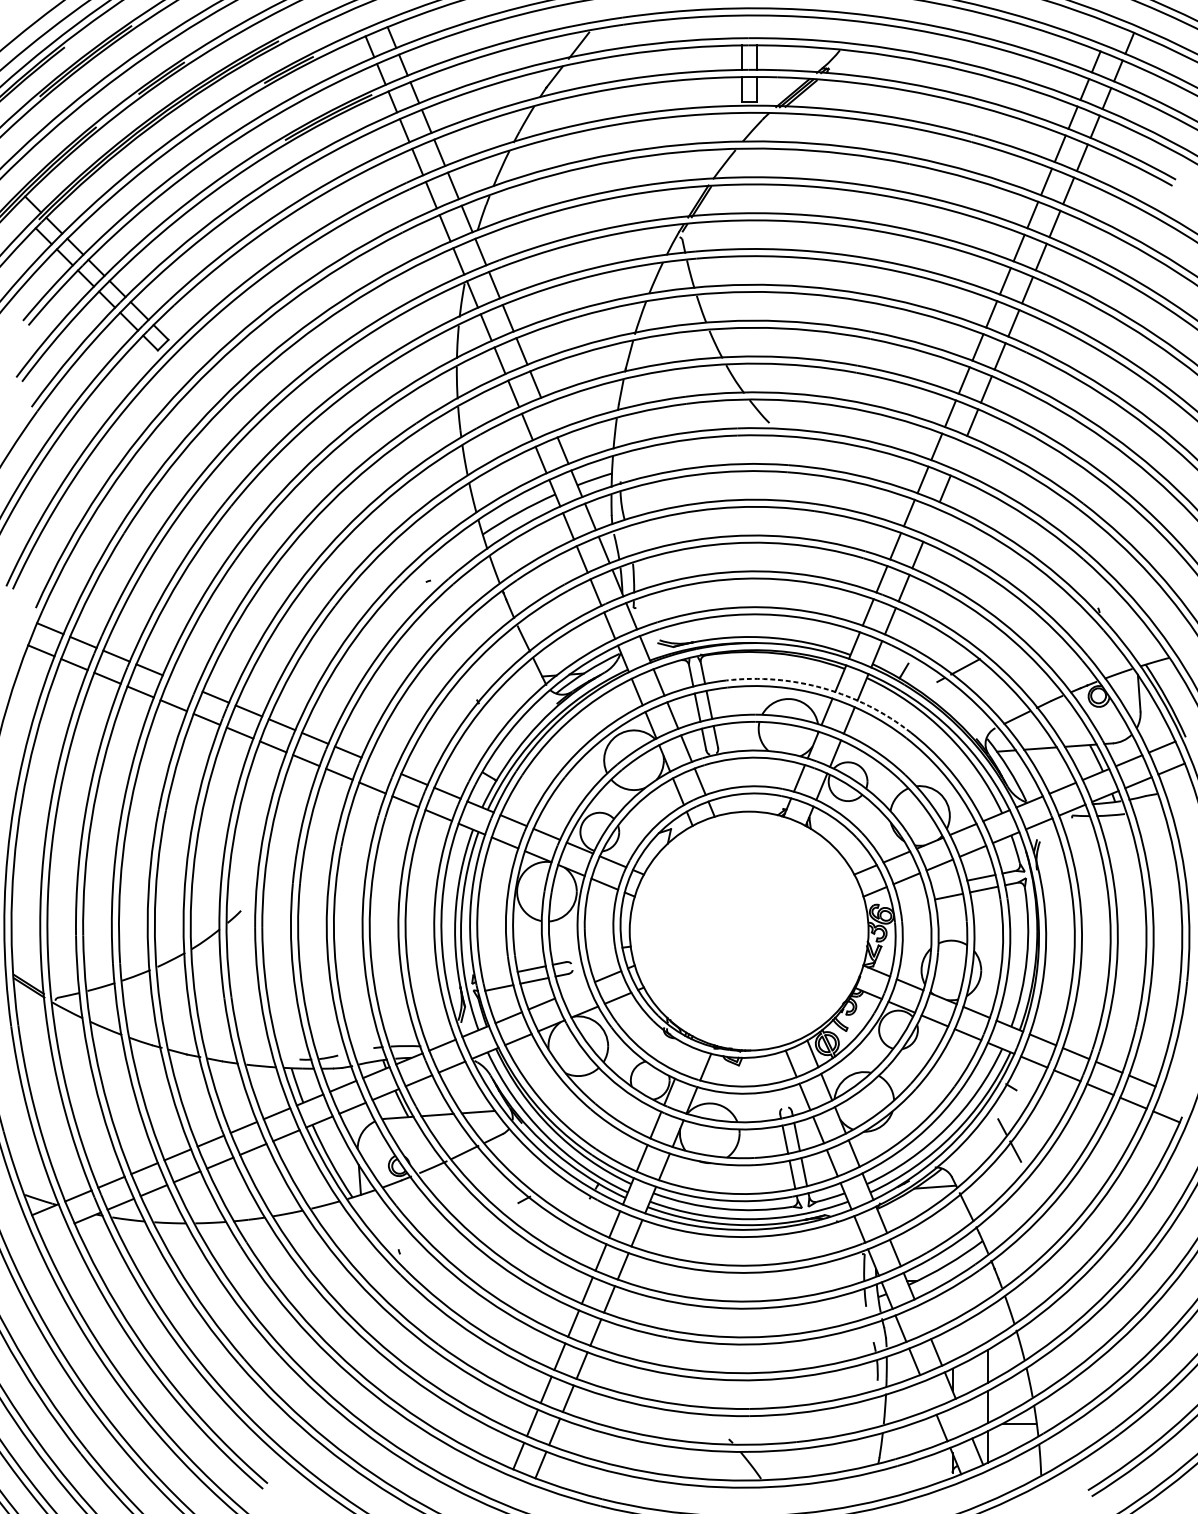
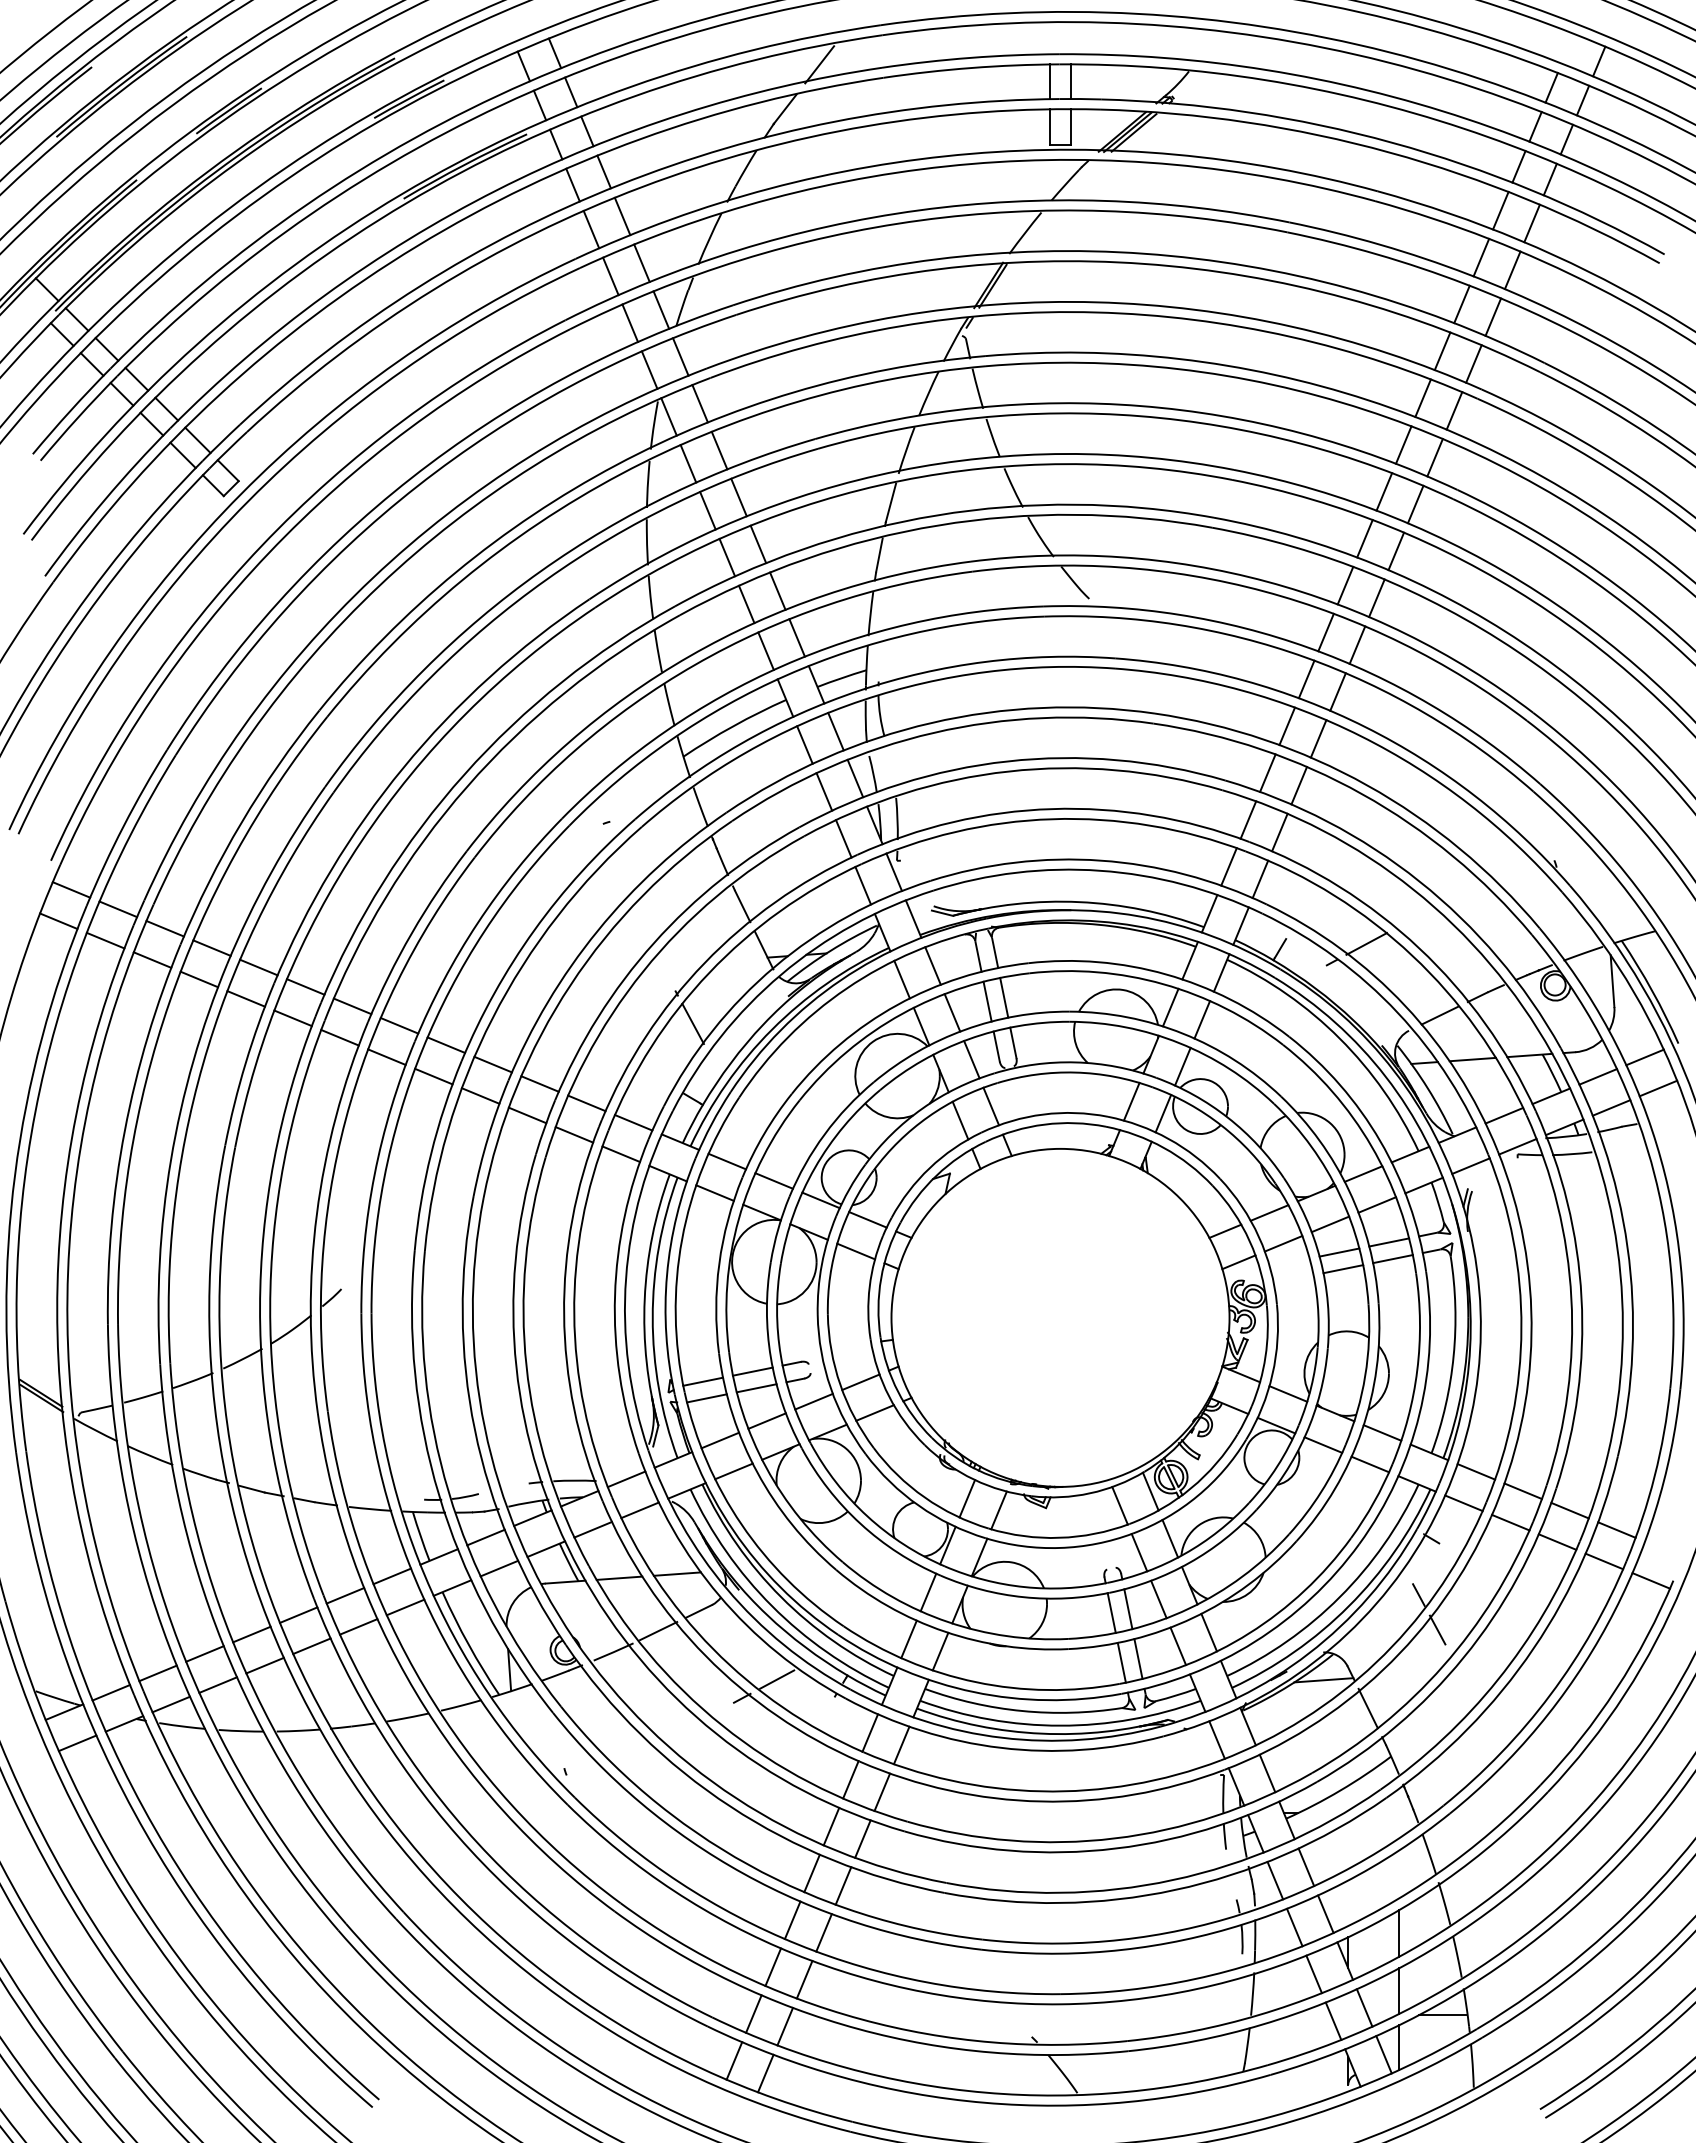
line: (549, 417) -> (777, 590), added
line: (959, 455) -> (1357, 644), added
line: (931, 521) -> (1318, 738), added
line: (182, 683) -> (258, 967), added
arc: (824, 688) -> (1166, 974), dashed -> solid
line: (489, 723) -> (692, 1023), added
line: (381, 765) -> (539, 1083), added
line: (946, 884) -> (1339, 1252), added
line: (496, 976) -> (703, 1381), added
line: (574, 990) -> (813, 1401), added
line: (683, 1058) -> (967, 1498), added
line: (549, 1186) -> (777, 1679), added
line: (54, 1231) -> (77, 1743), added
line: (922, 1319) -> (1306, 1867), added
line: (927, 1395) -> (1313, 1974), added
line: (963, 1418) -> (1364, 2007), added

